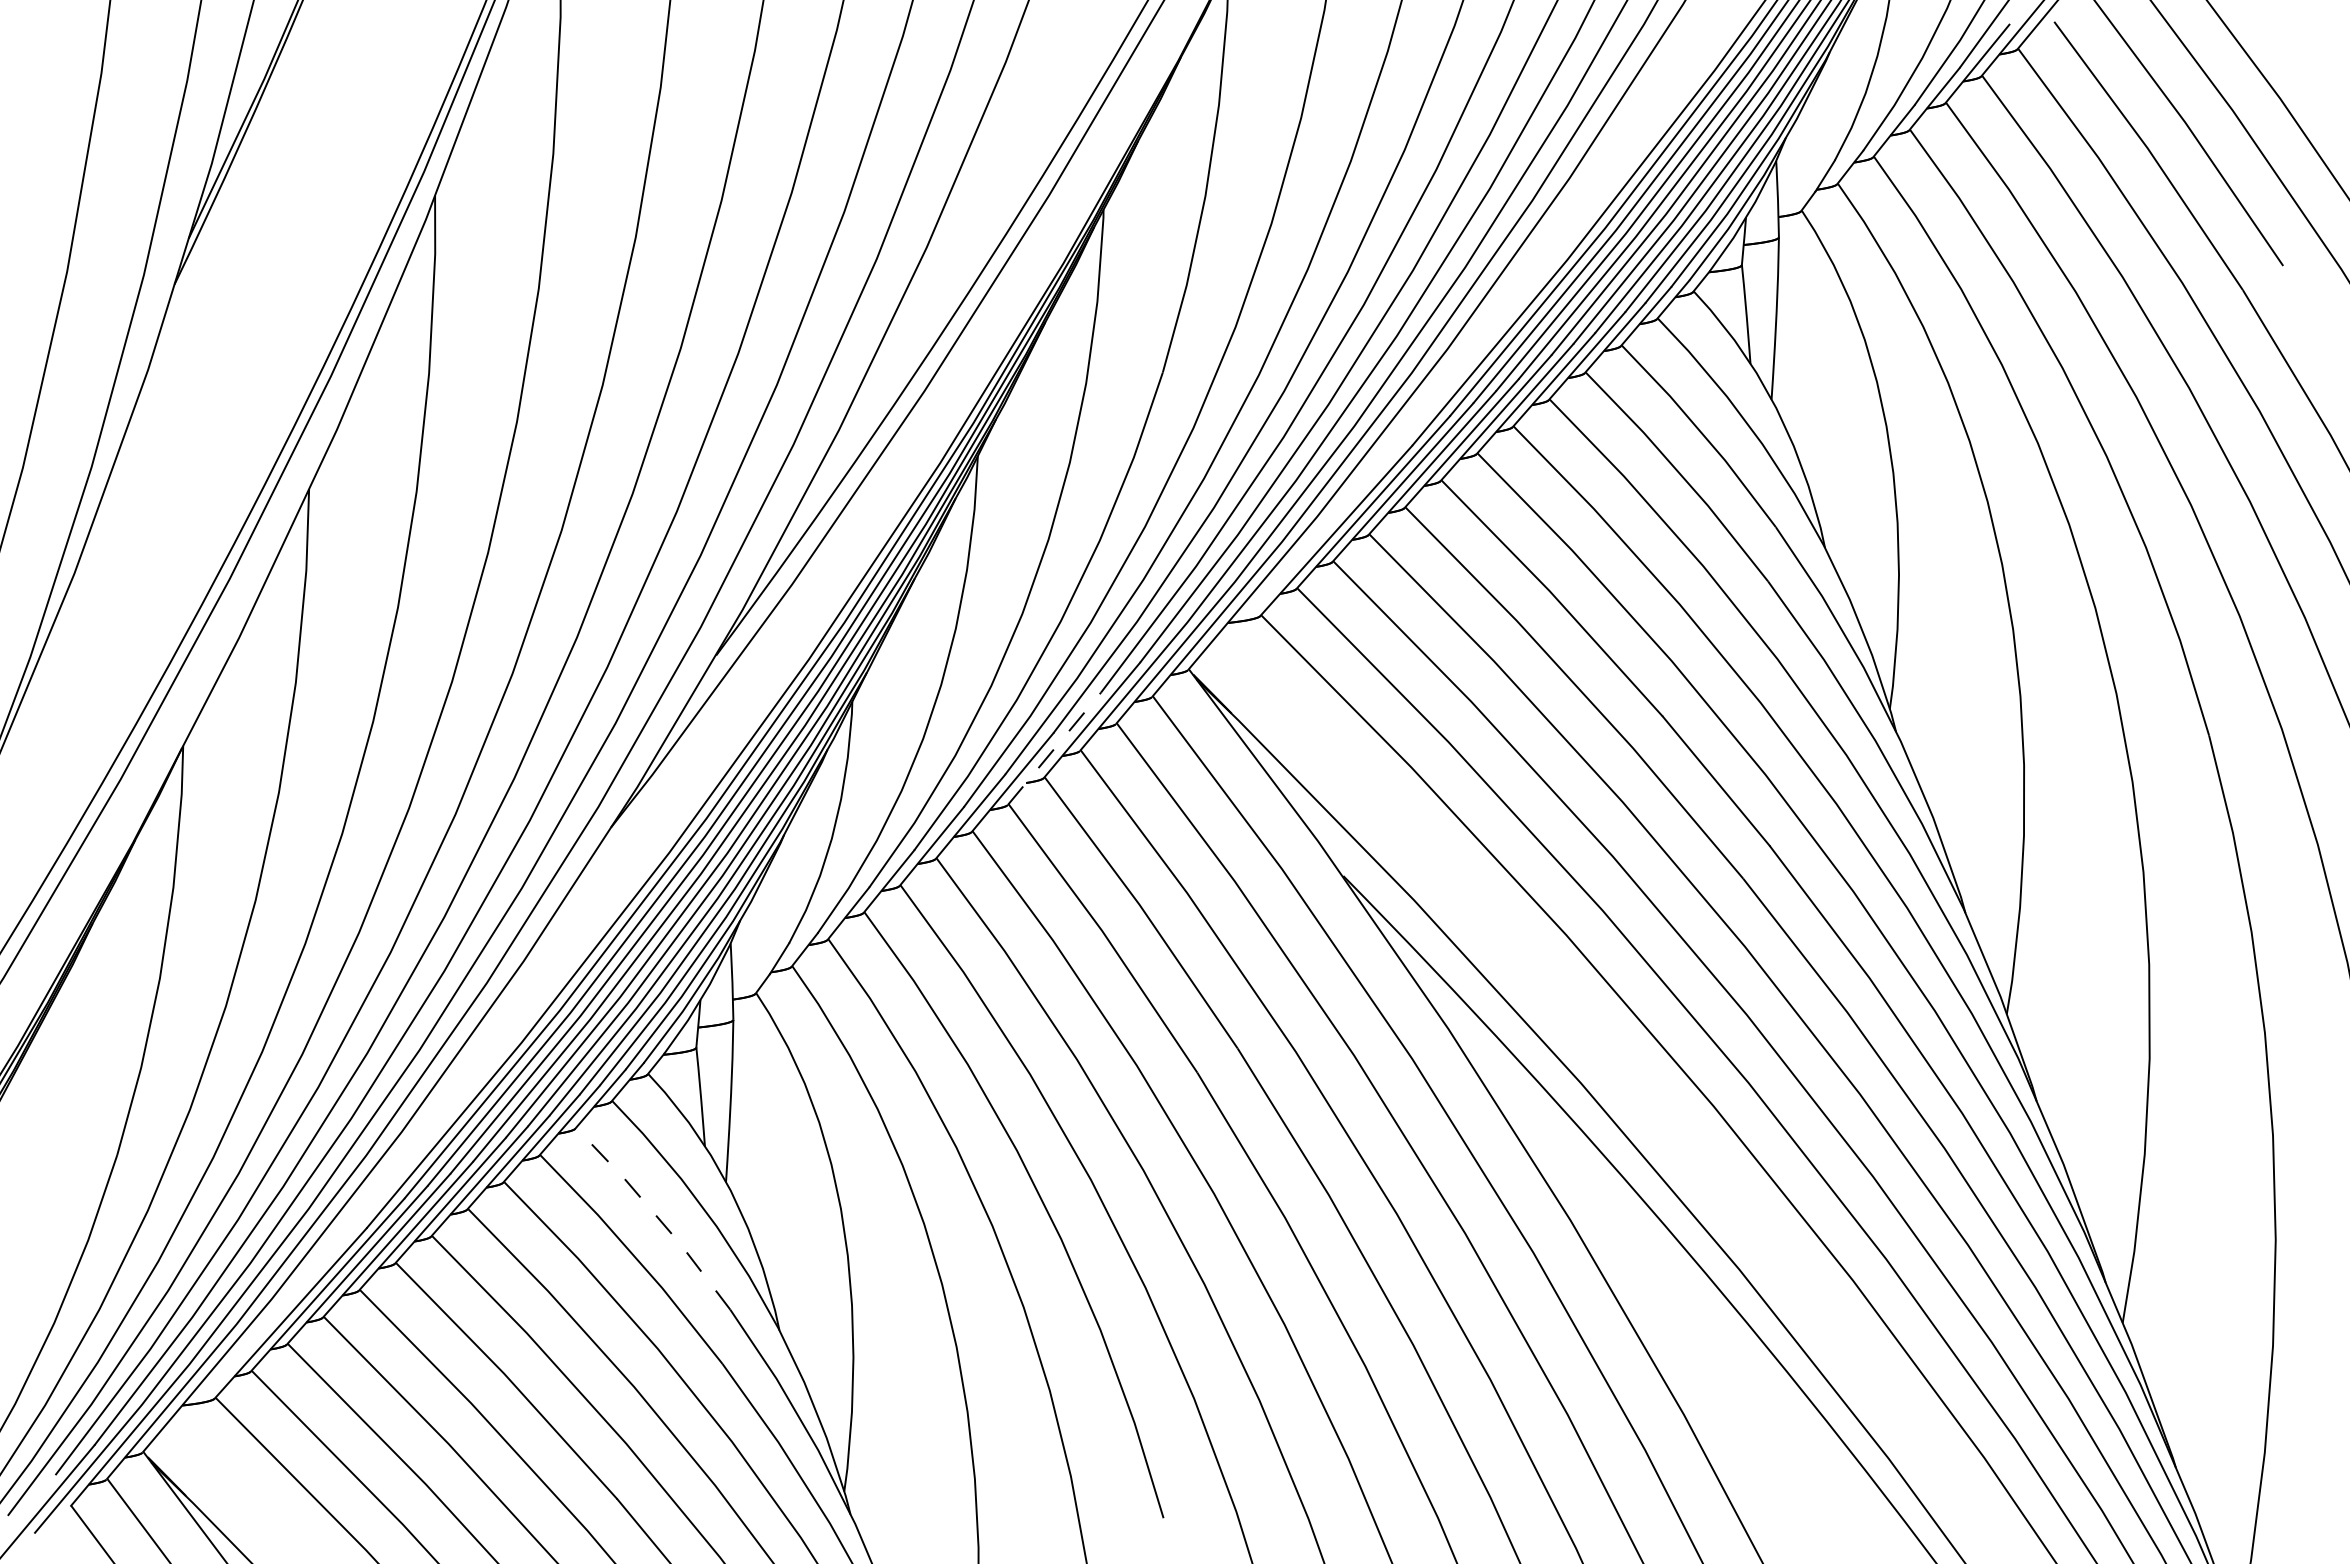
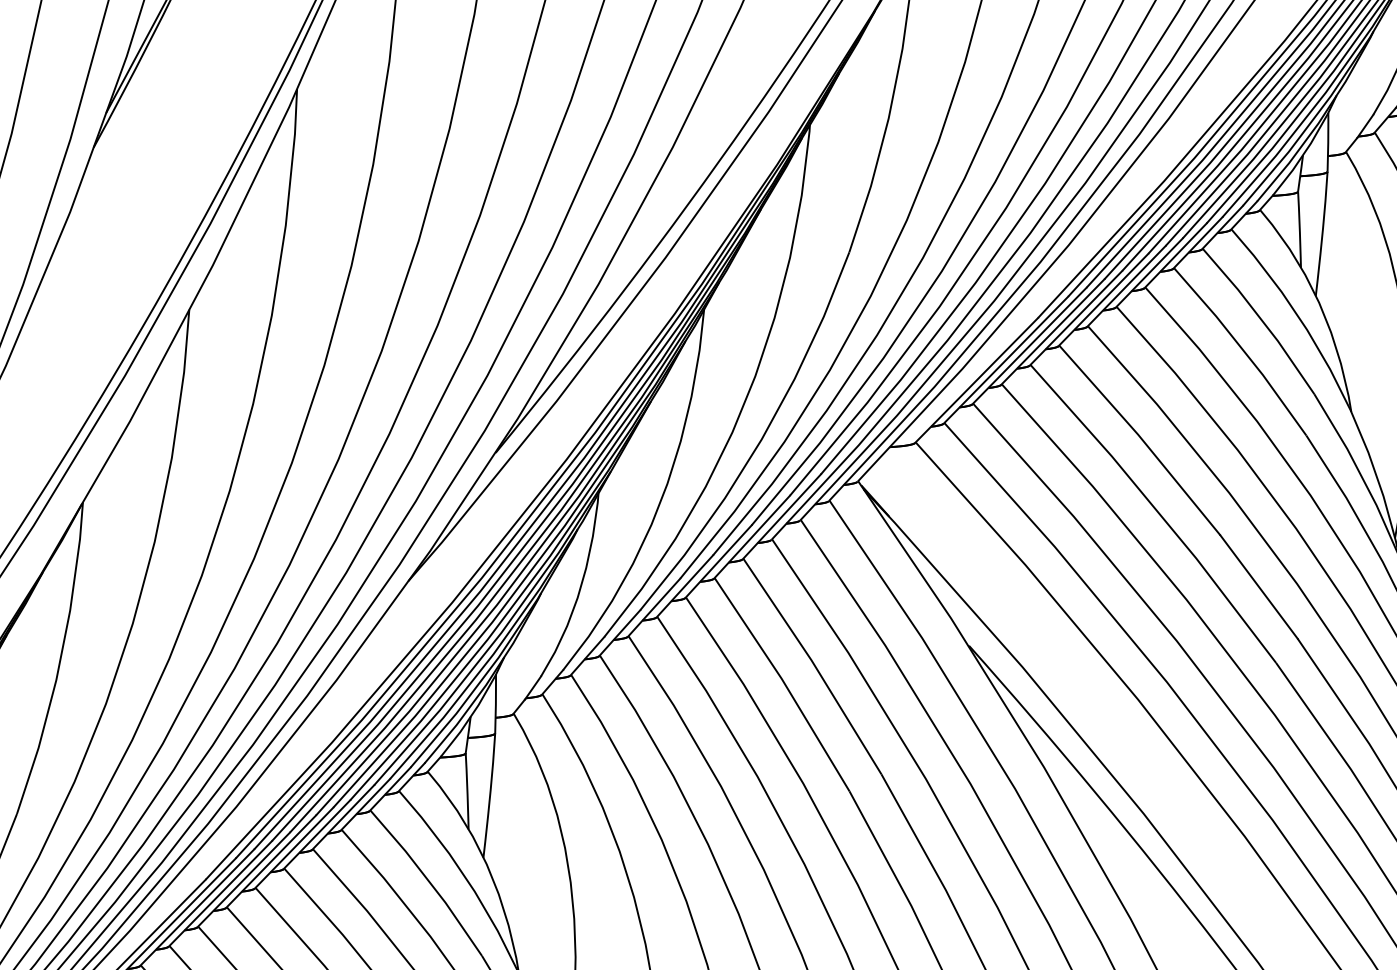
line: (1054, 748) -> (752, 537), dashed -> solid
line: (656, 1215) -> (428, 880), dashed -> solid

